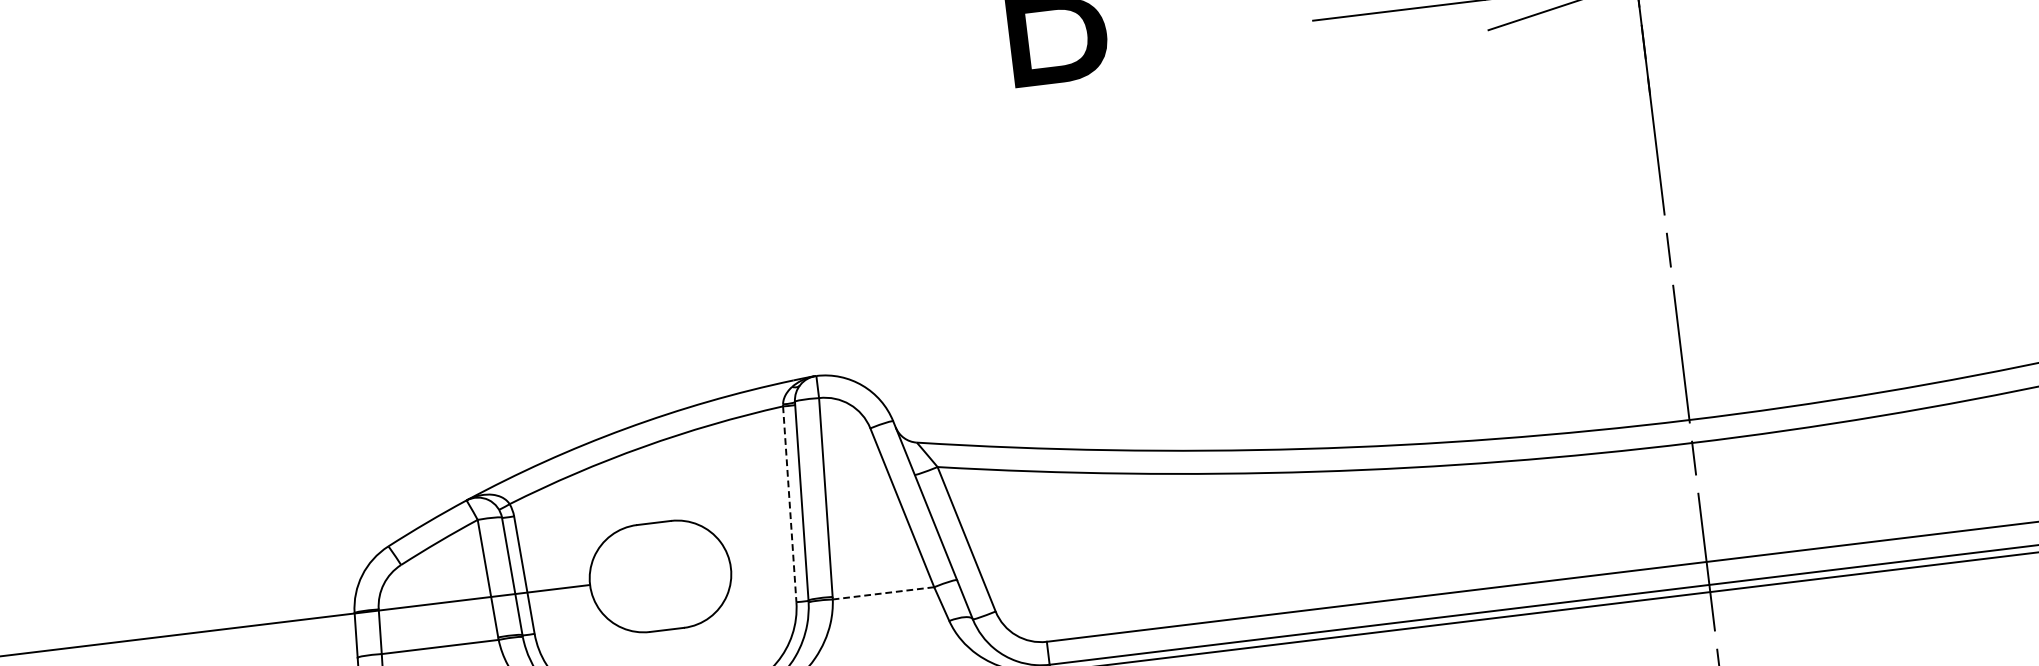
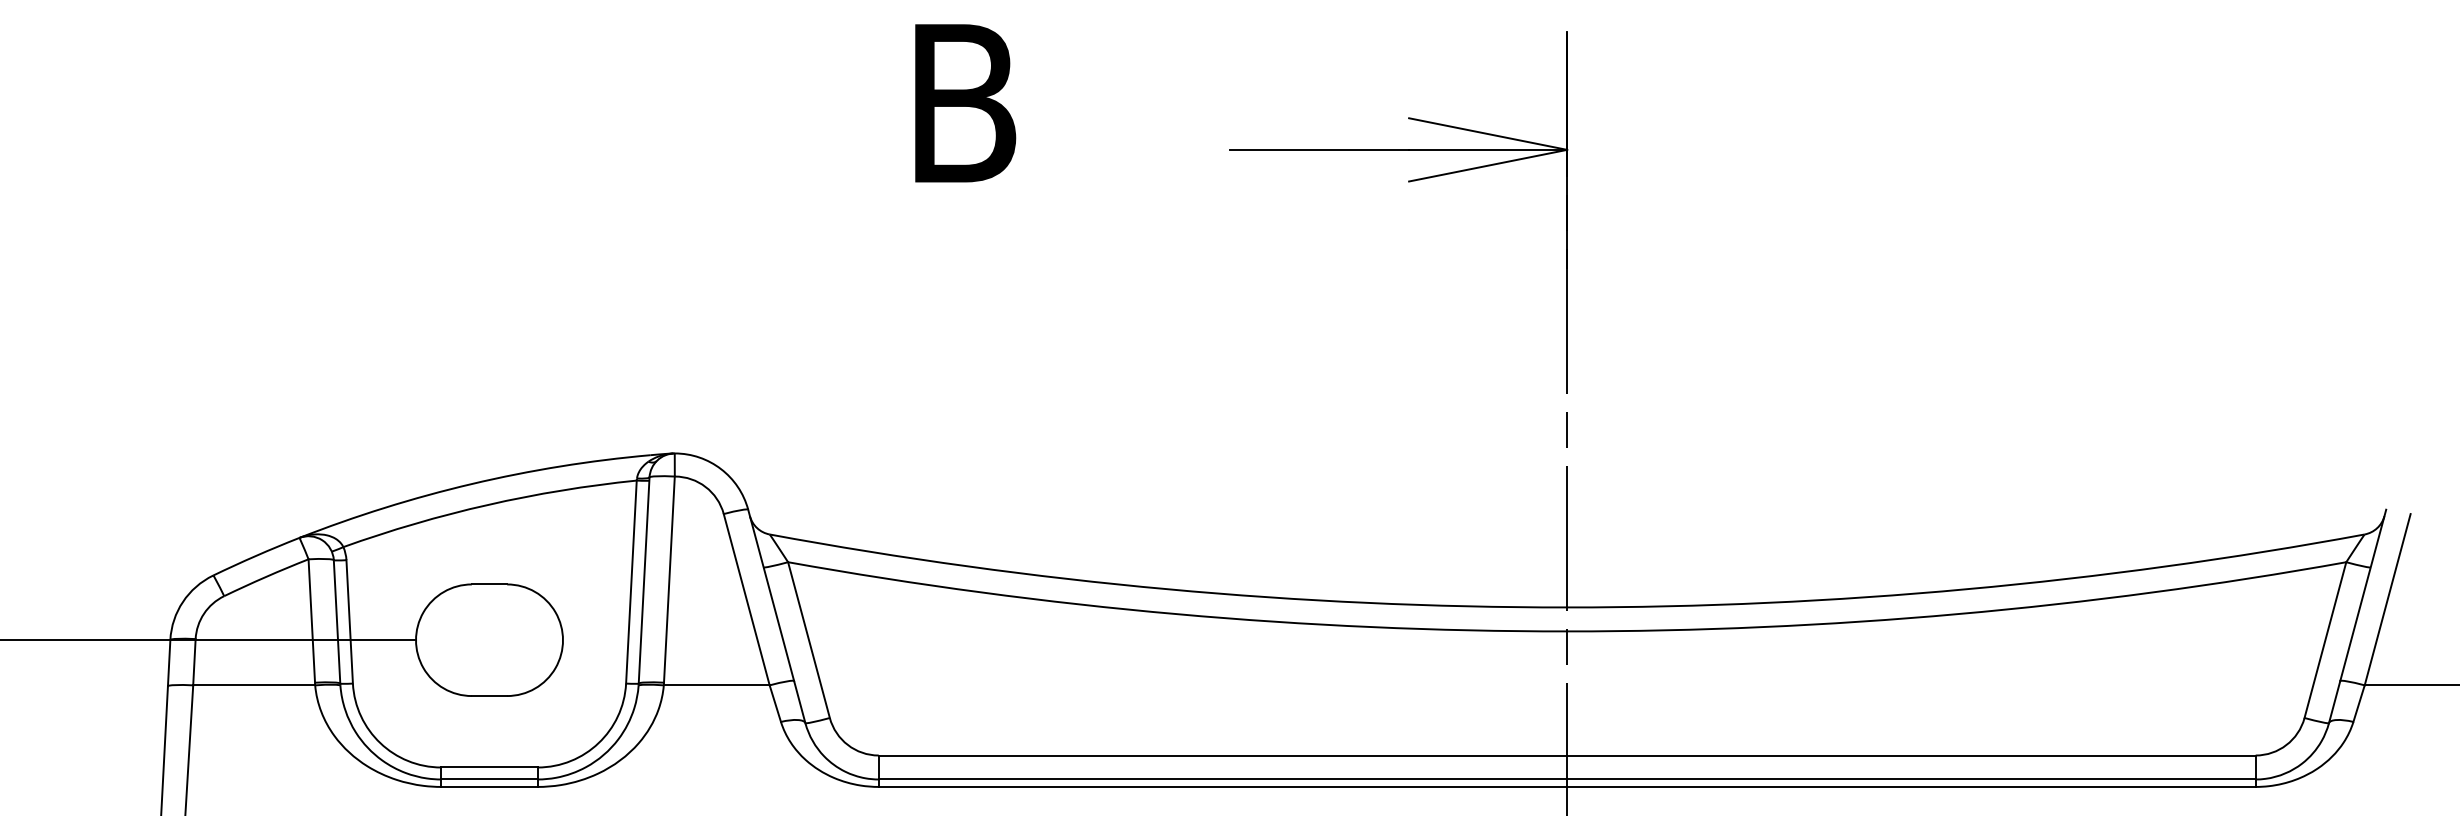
line: (789, 504) -> (631, 582), dashed -> solid
line: (883, 593) -> (716, 685), dashed -> solid

